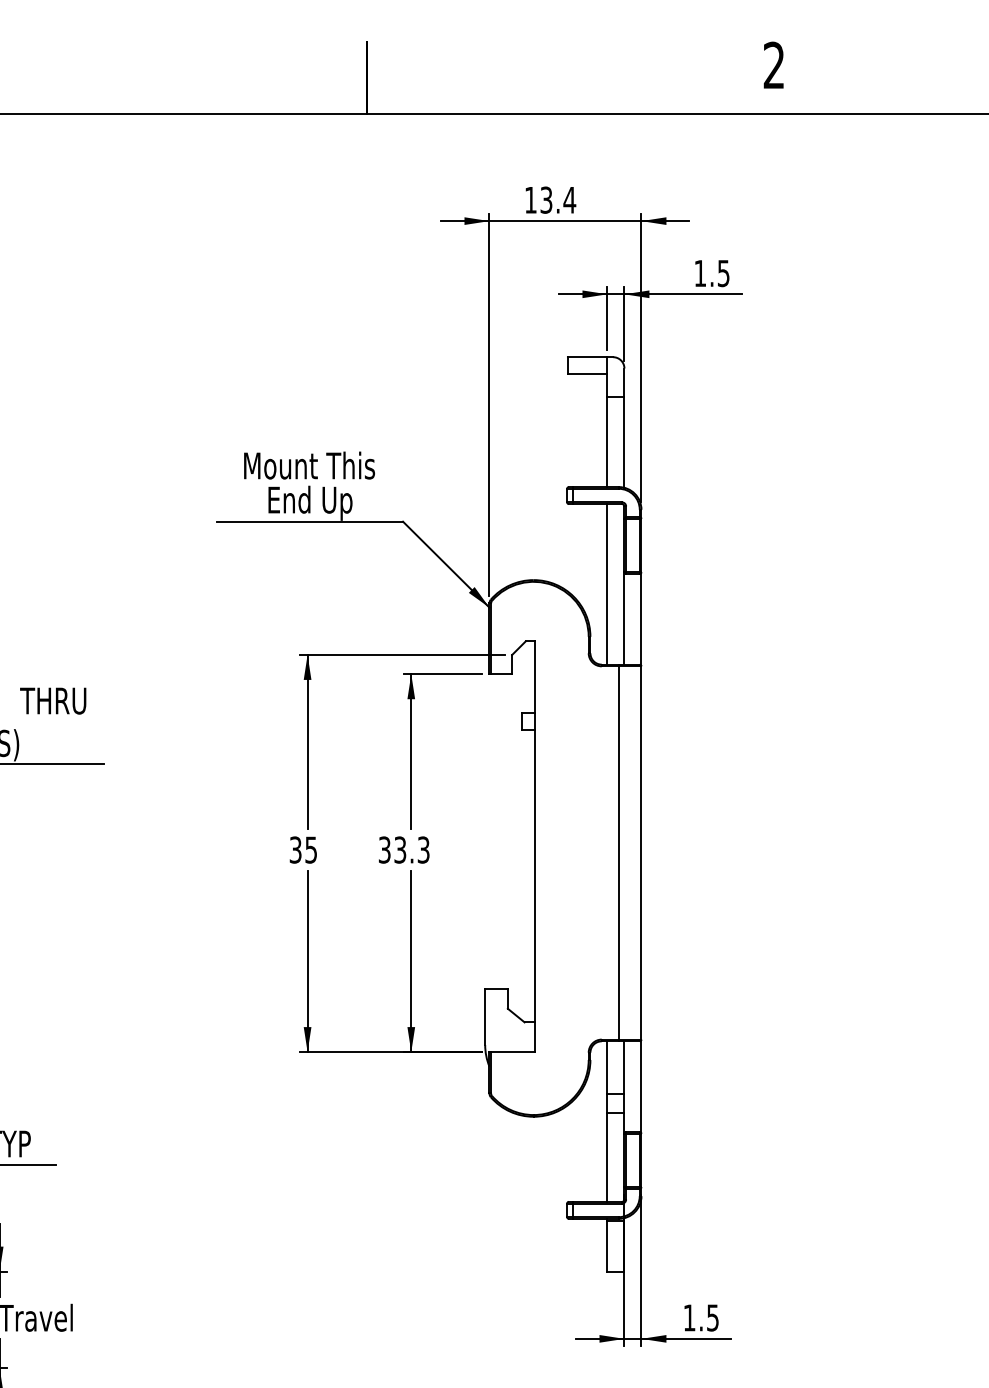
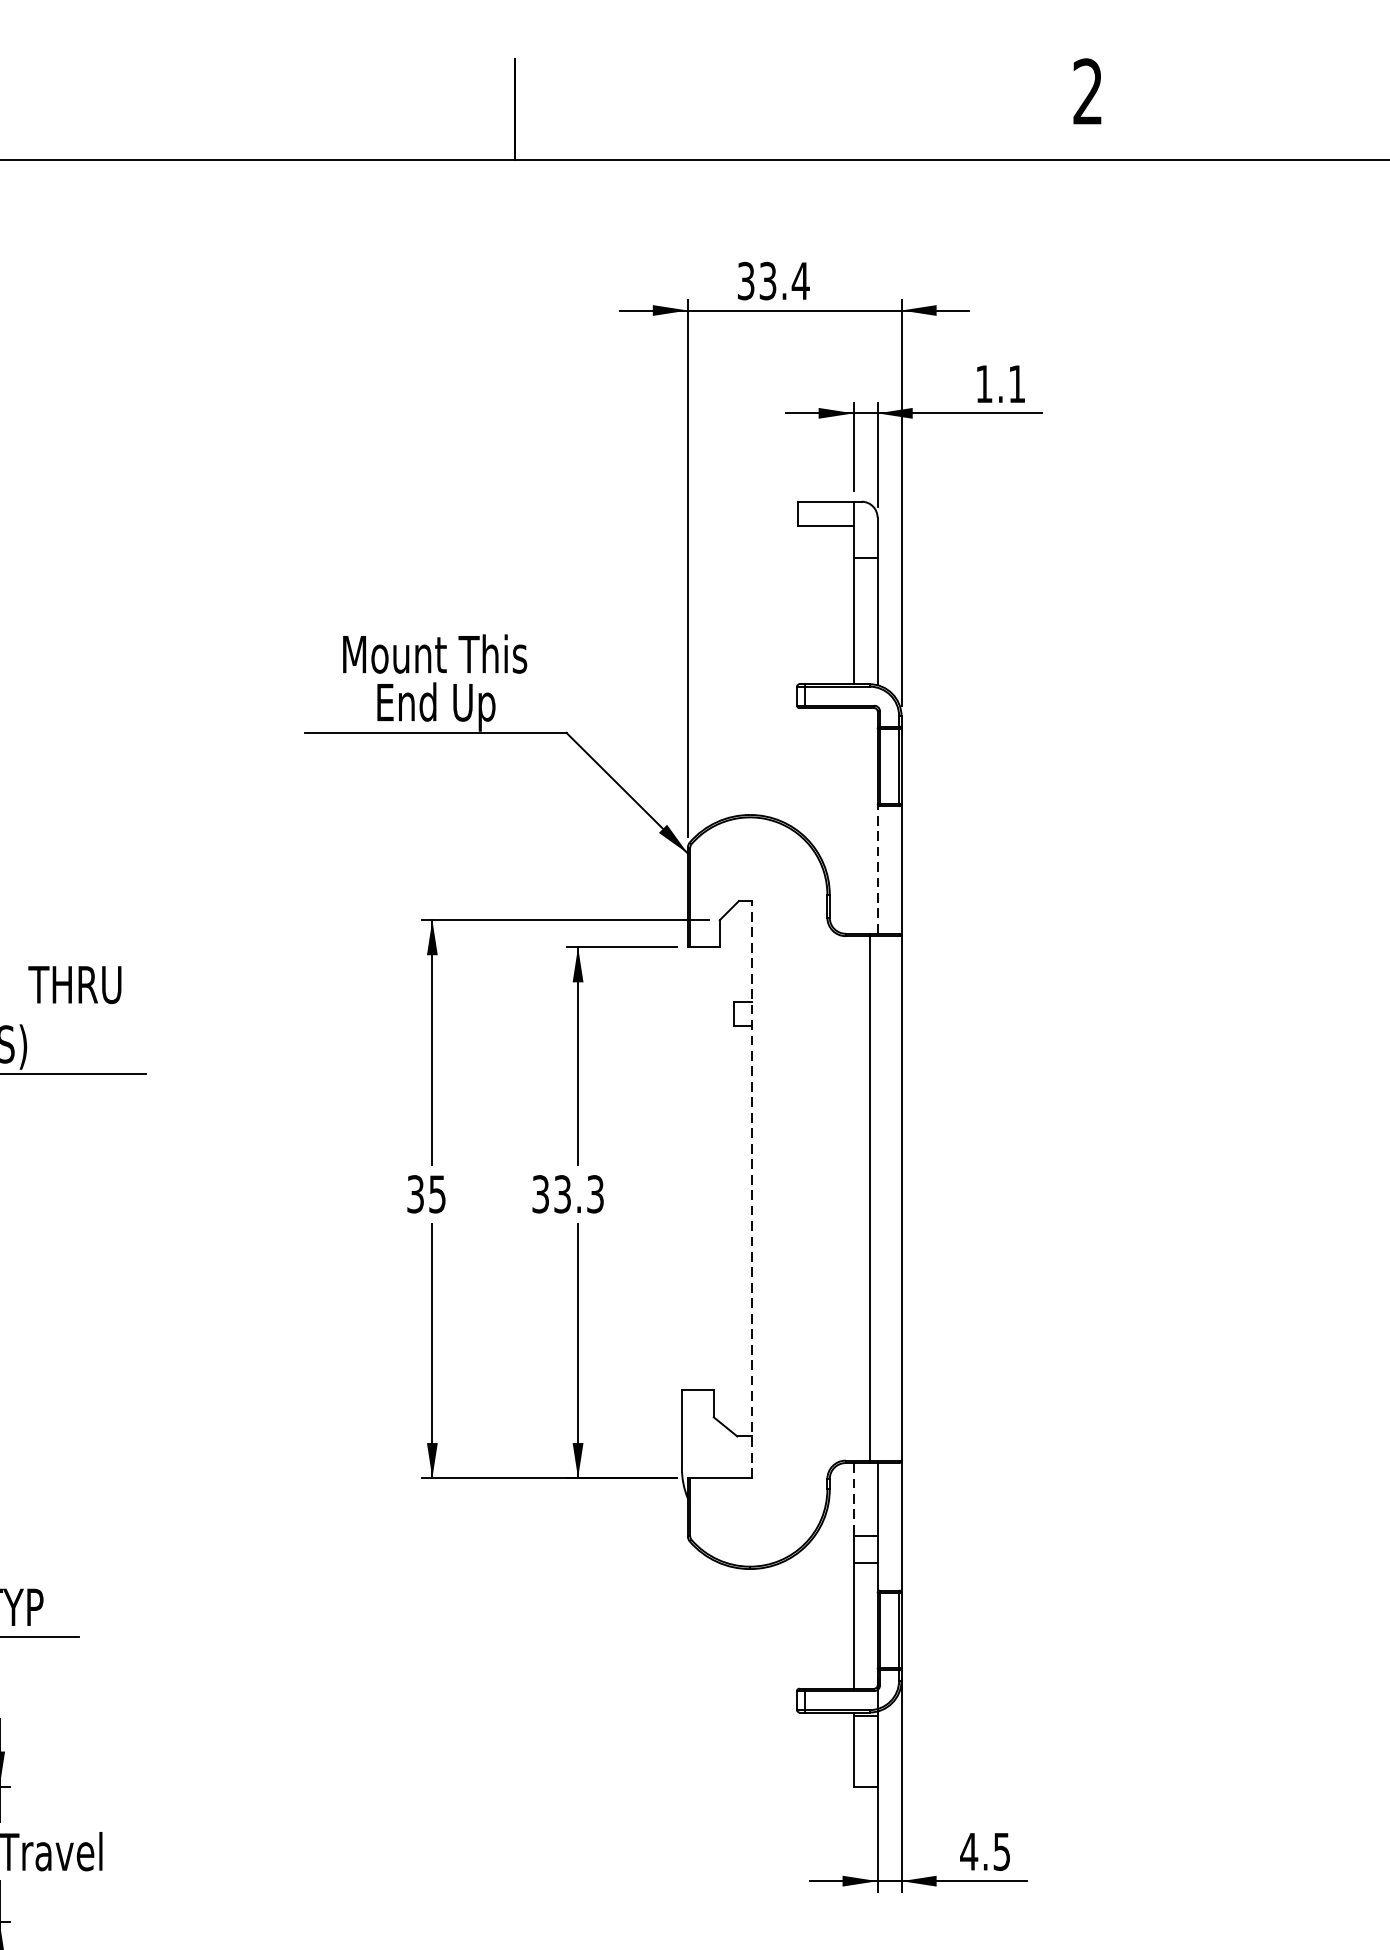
text: (530, 199) -> (745, 280), 13.4 -> 33.4
text: (723, 273) -> (1016, 384), 1.5 -> 1.1
line: (607, 584) -> (853, 821), removed
line: (624, 617) -> (877, 867), solid -> dashed
line: (534, 846) -> (751, 1189), solid -> dashed
line: (607, 1067) -> (853, 1499), solid -> dashed
text: (689, 1317) -> (969, 1851), 1.5 -> 4.5

